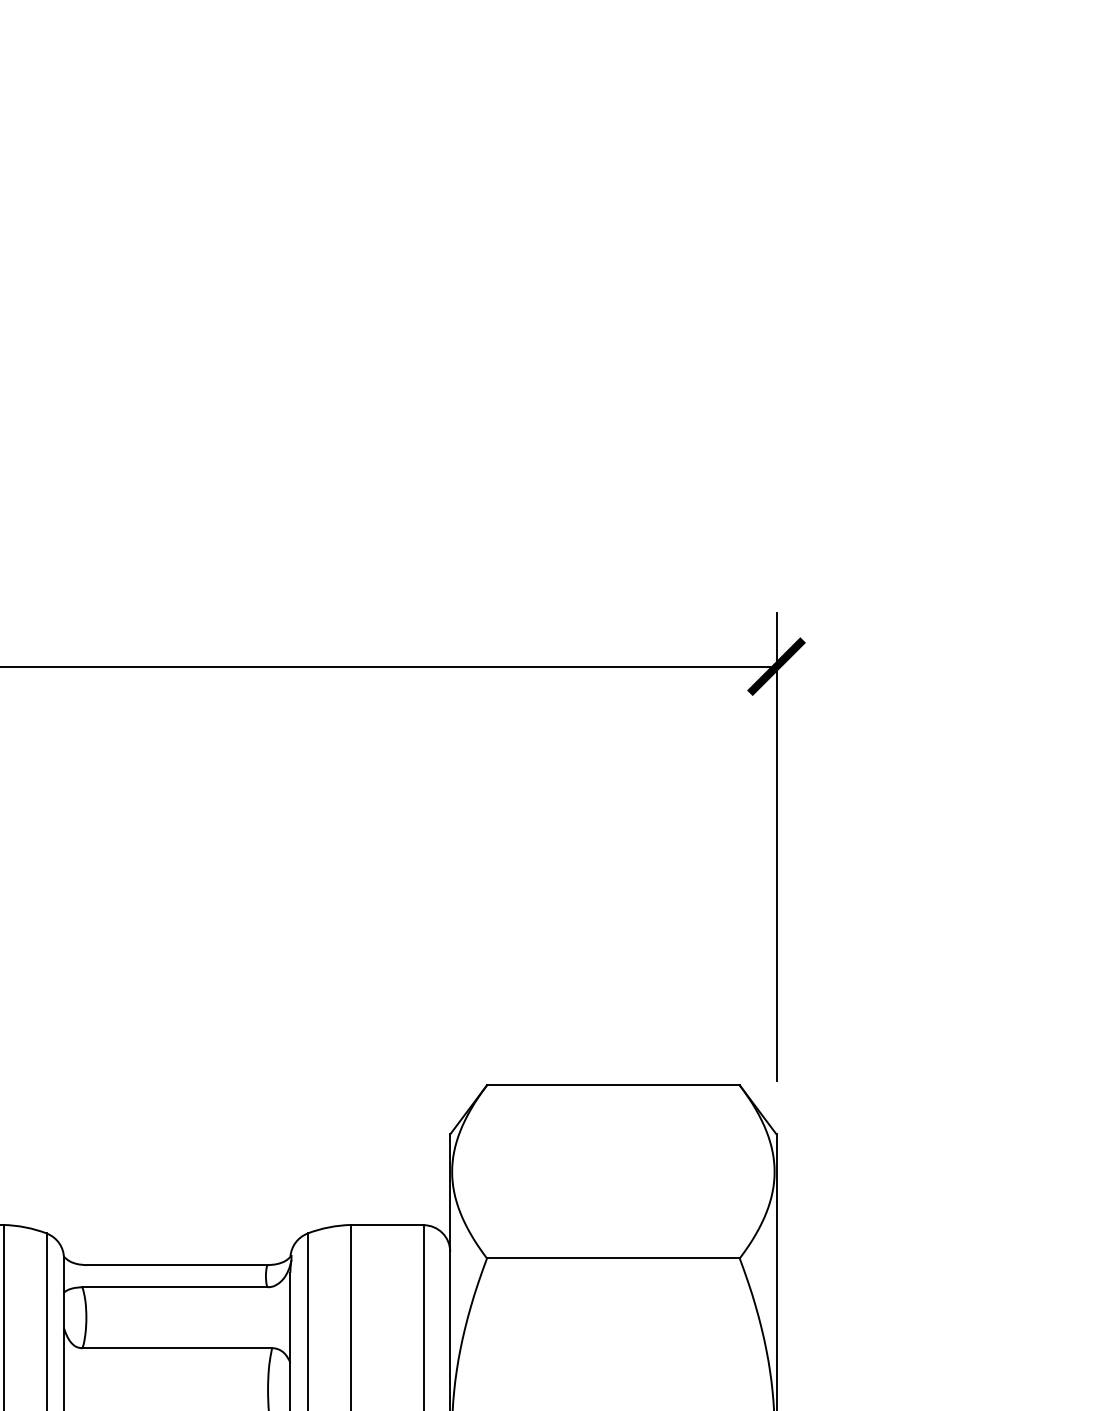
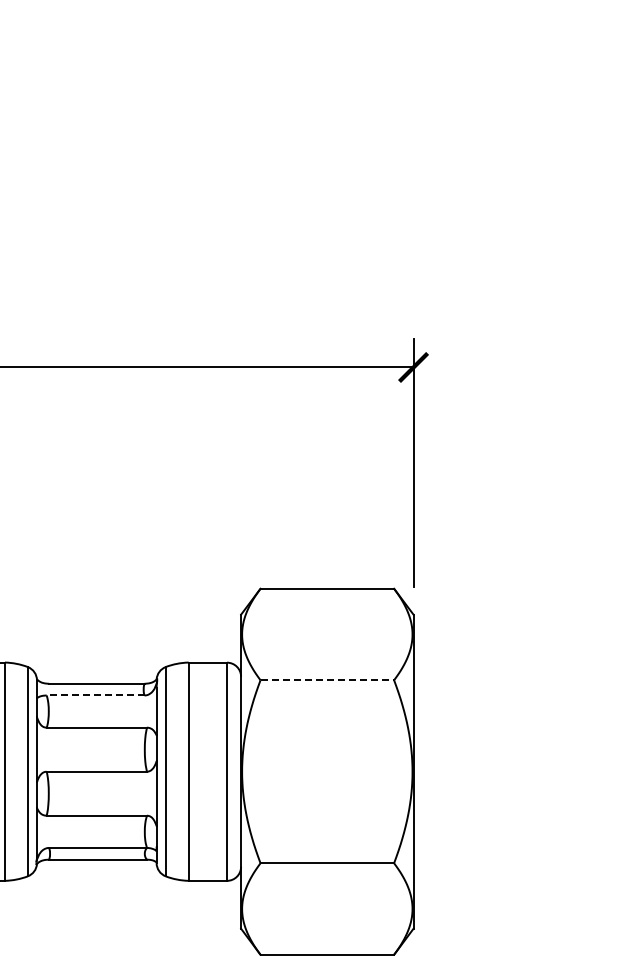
line: (613, 1258) -> (327, 680), solid -> dashed
line: (174, 1287) -> (95, 695), solid -> dashed

